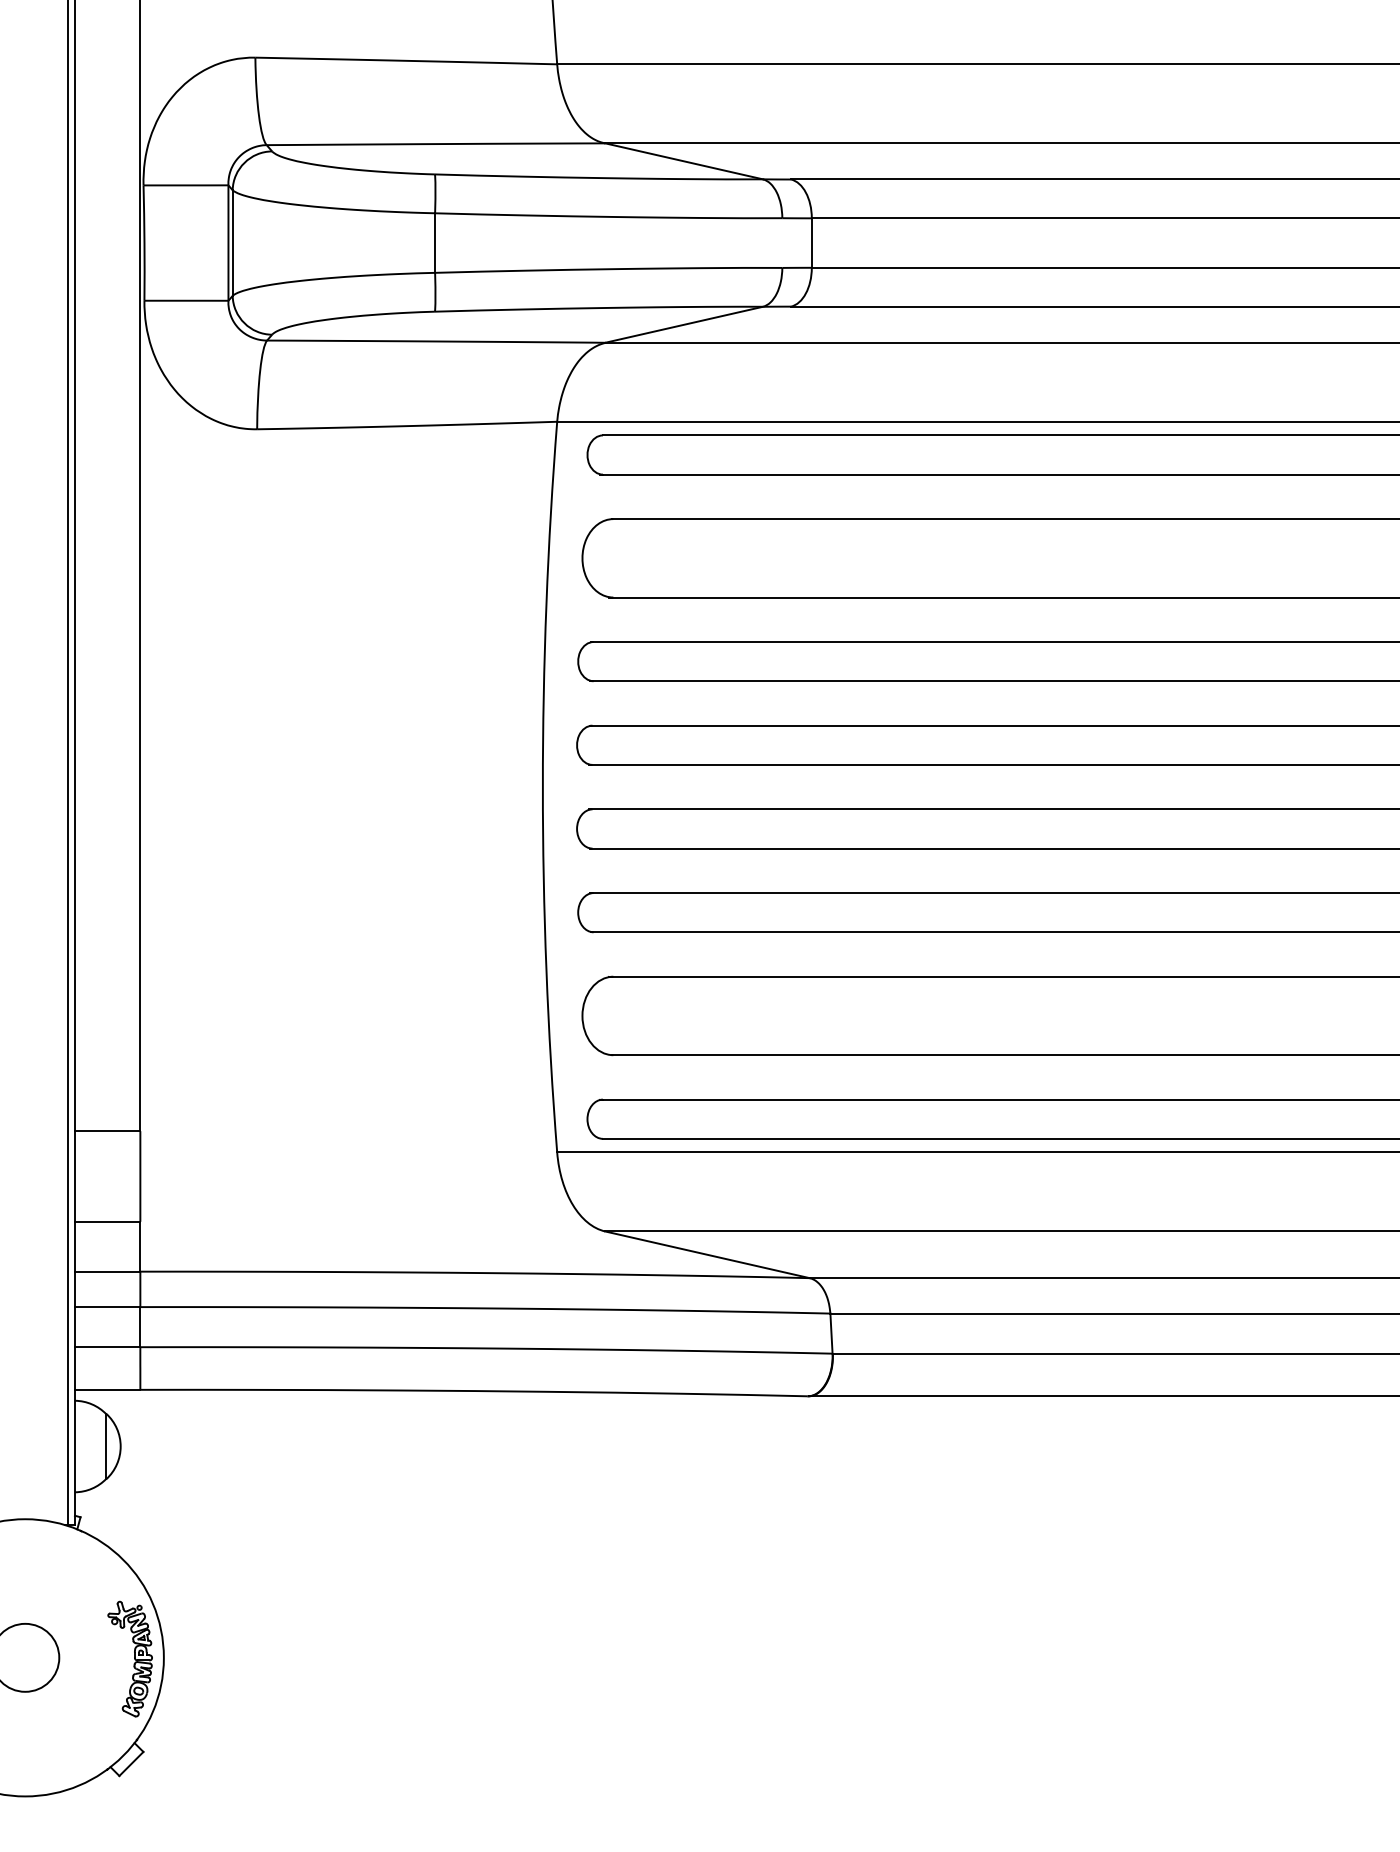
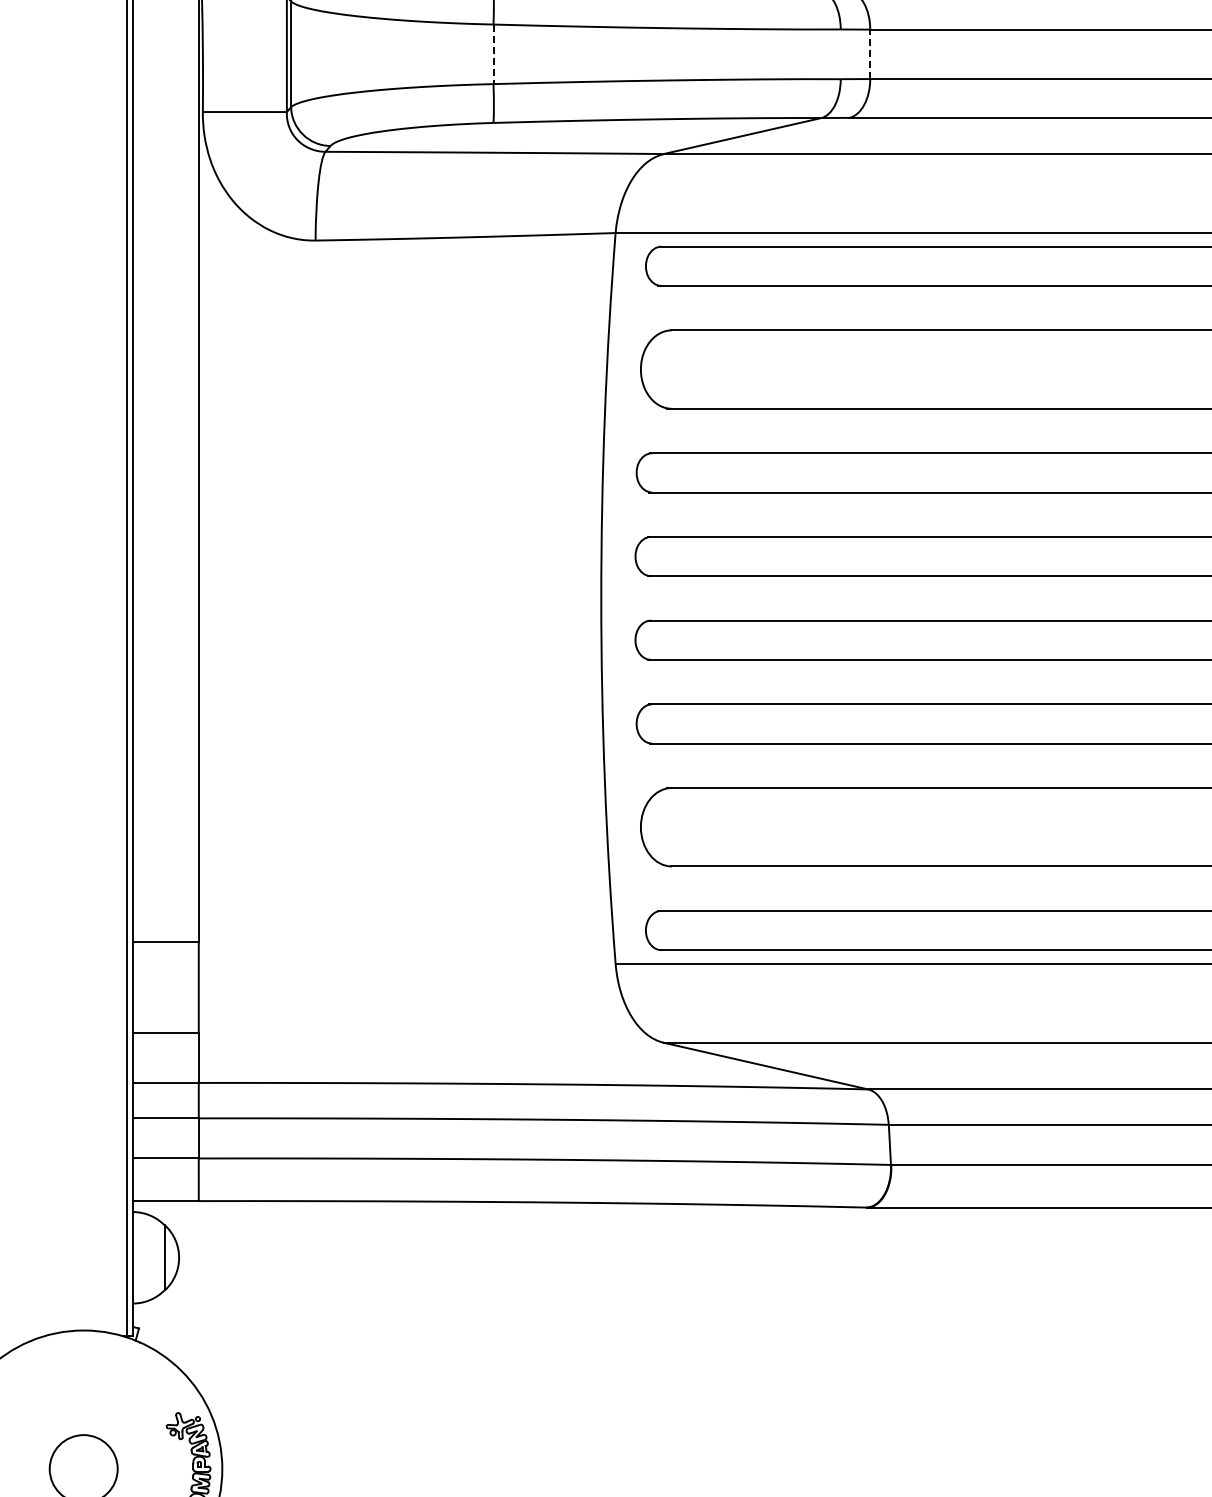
line: (435, 243) -> (493, 54), solid -> dashed
line: (811, 243) -> (869, 54), solid -> dashed

